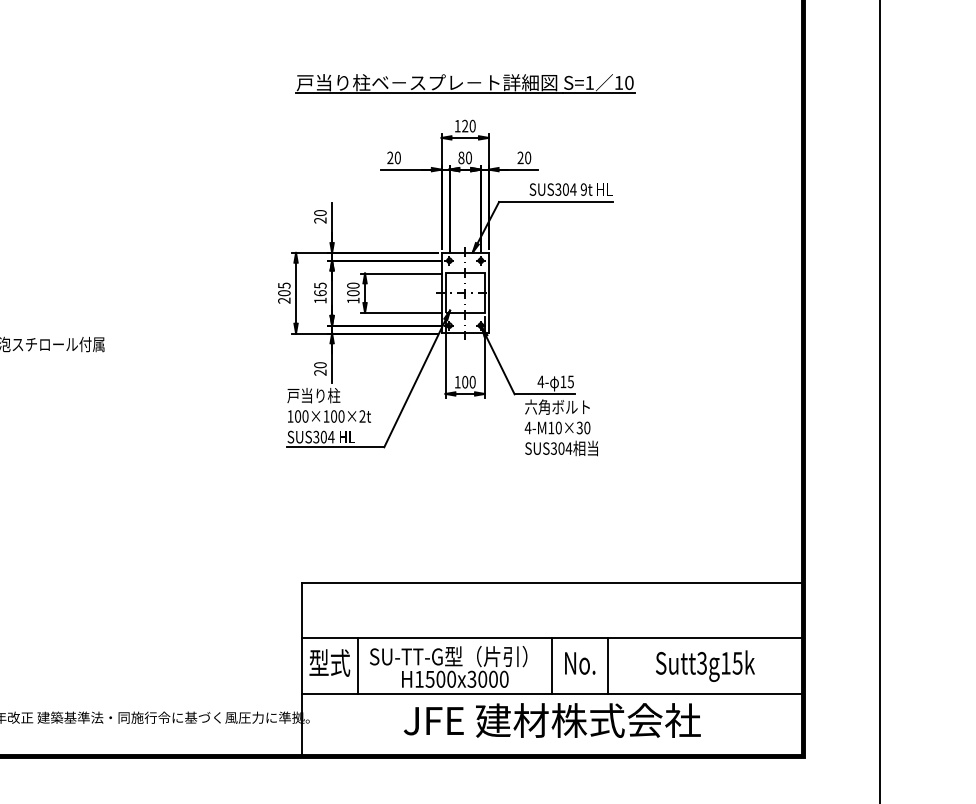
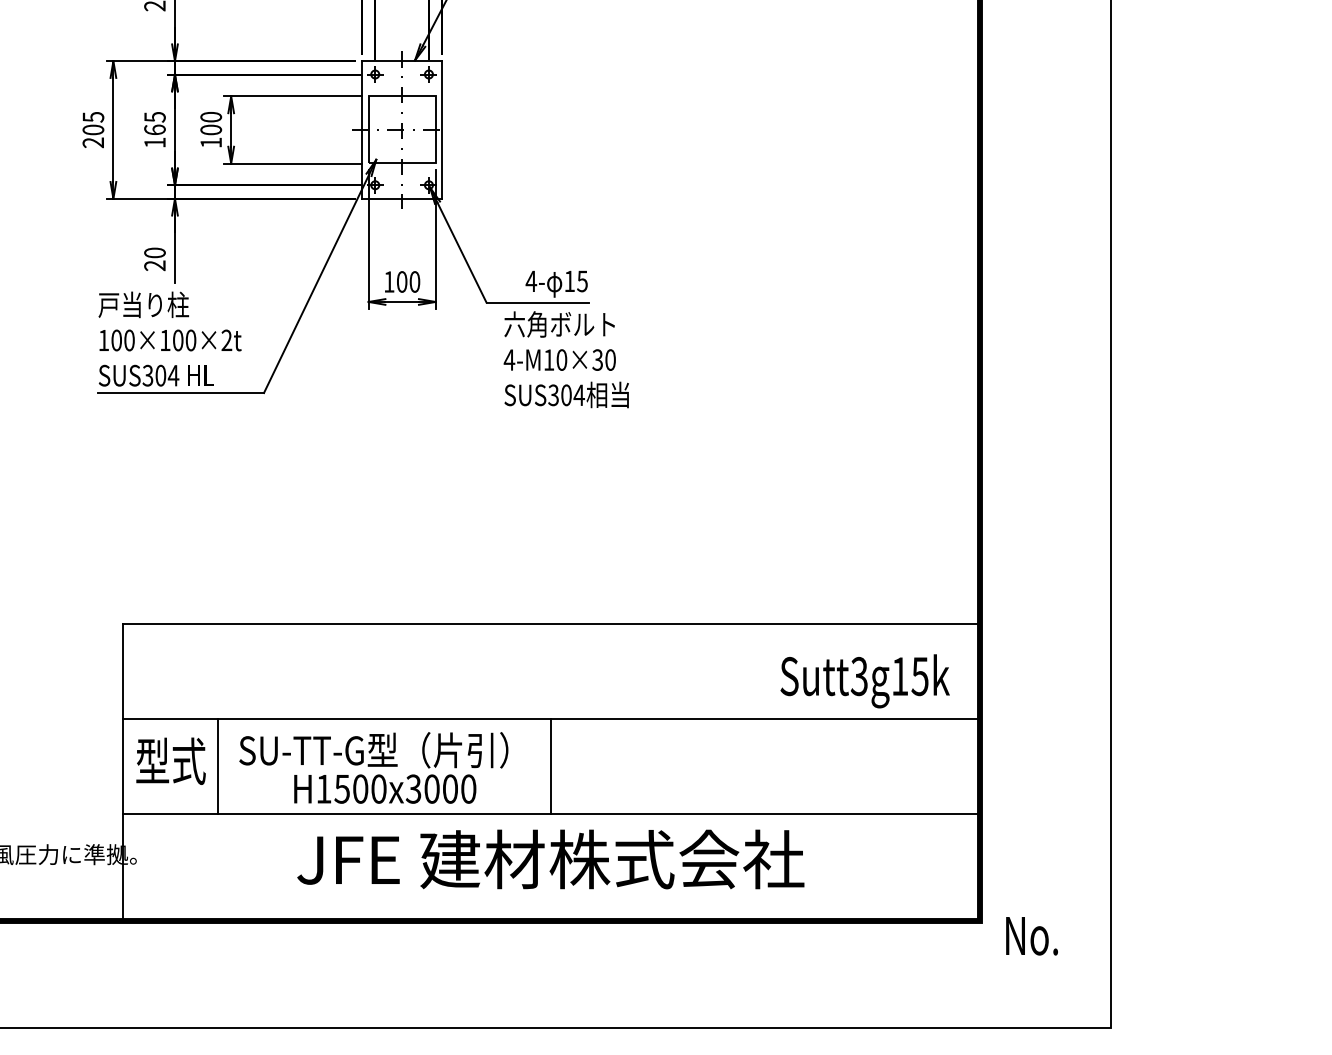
text: (580, 663) -> (1032, 936), moved
text: (705, 665) -> (865, 680), moved
line: (607, 666) -> (645, 767), removed

